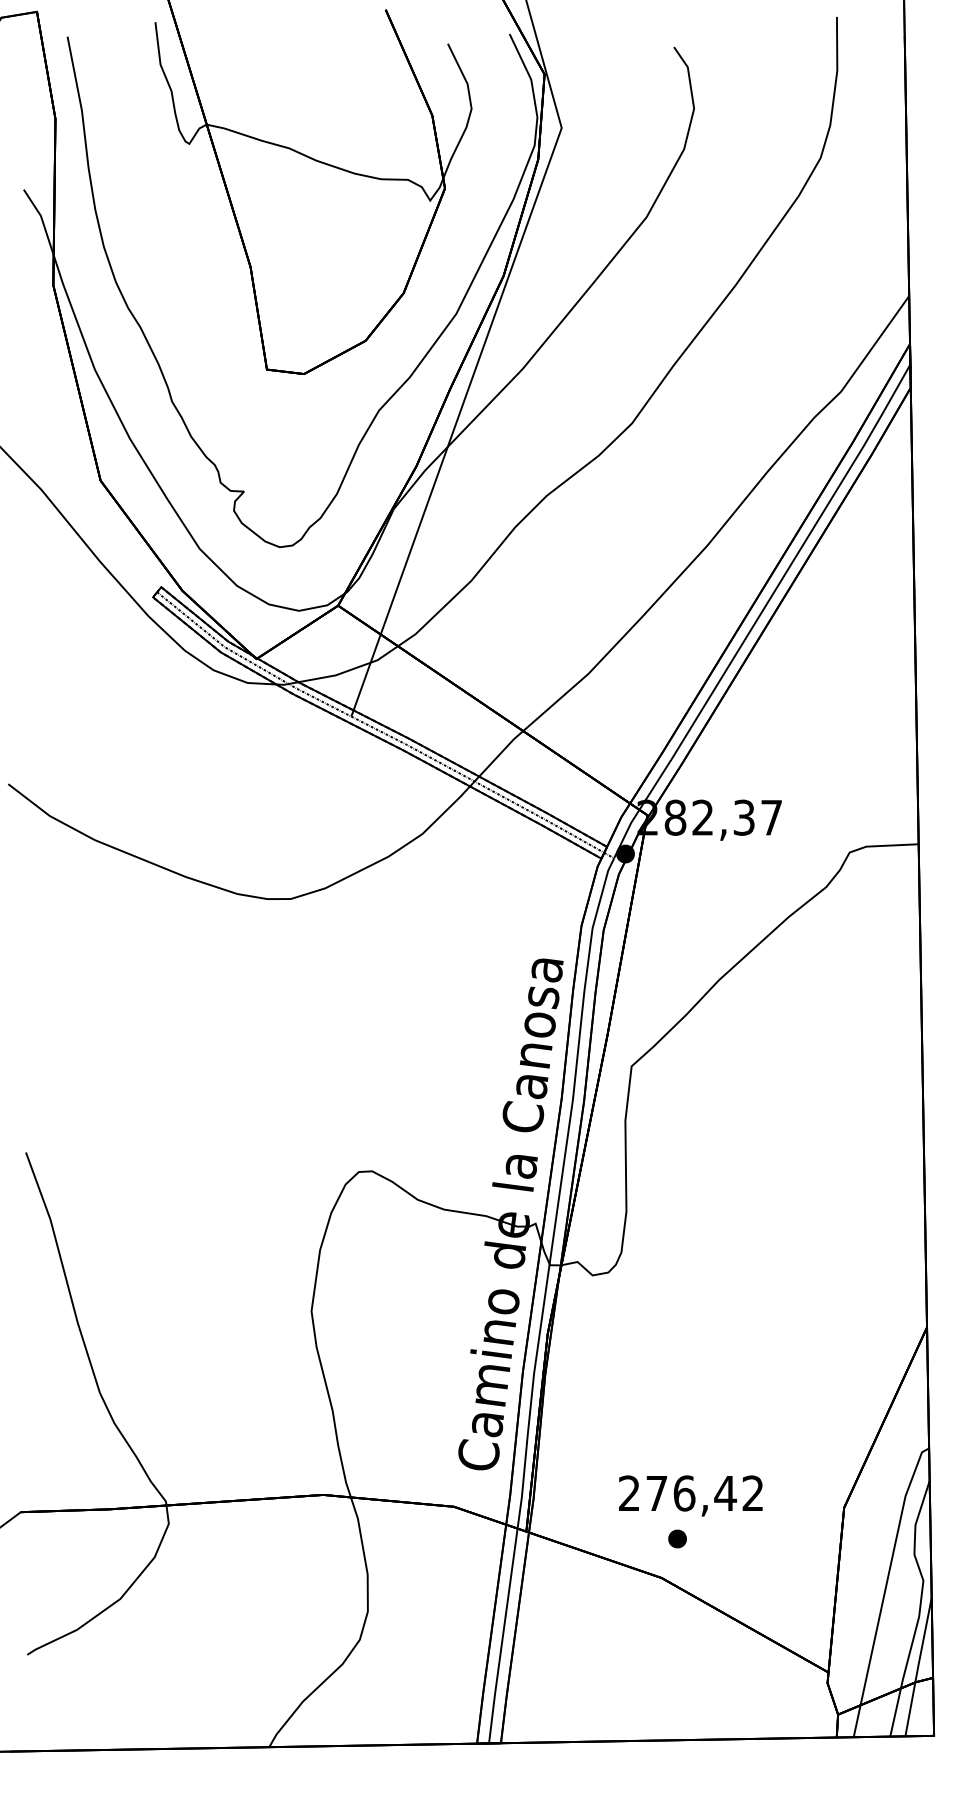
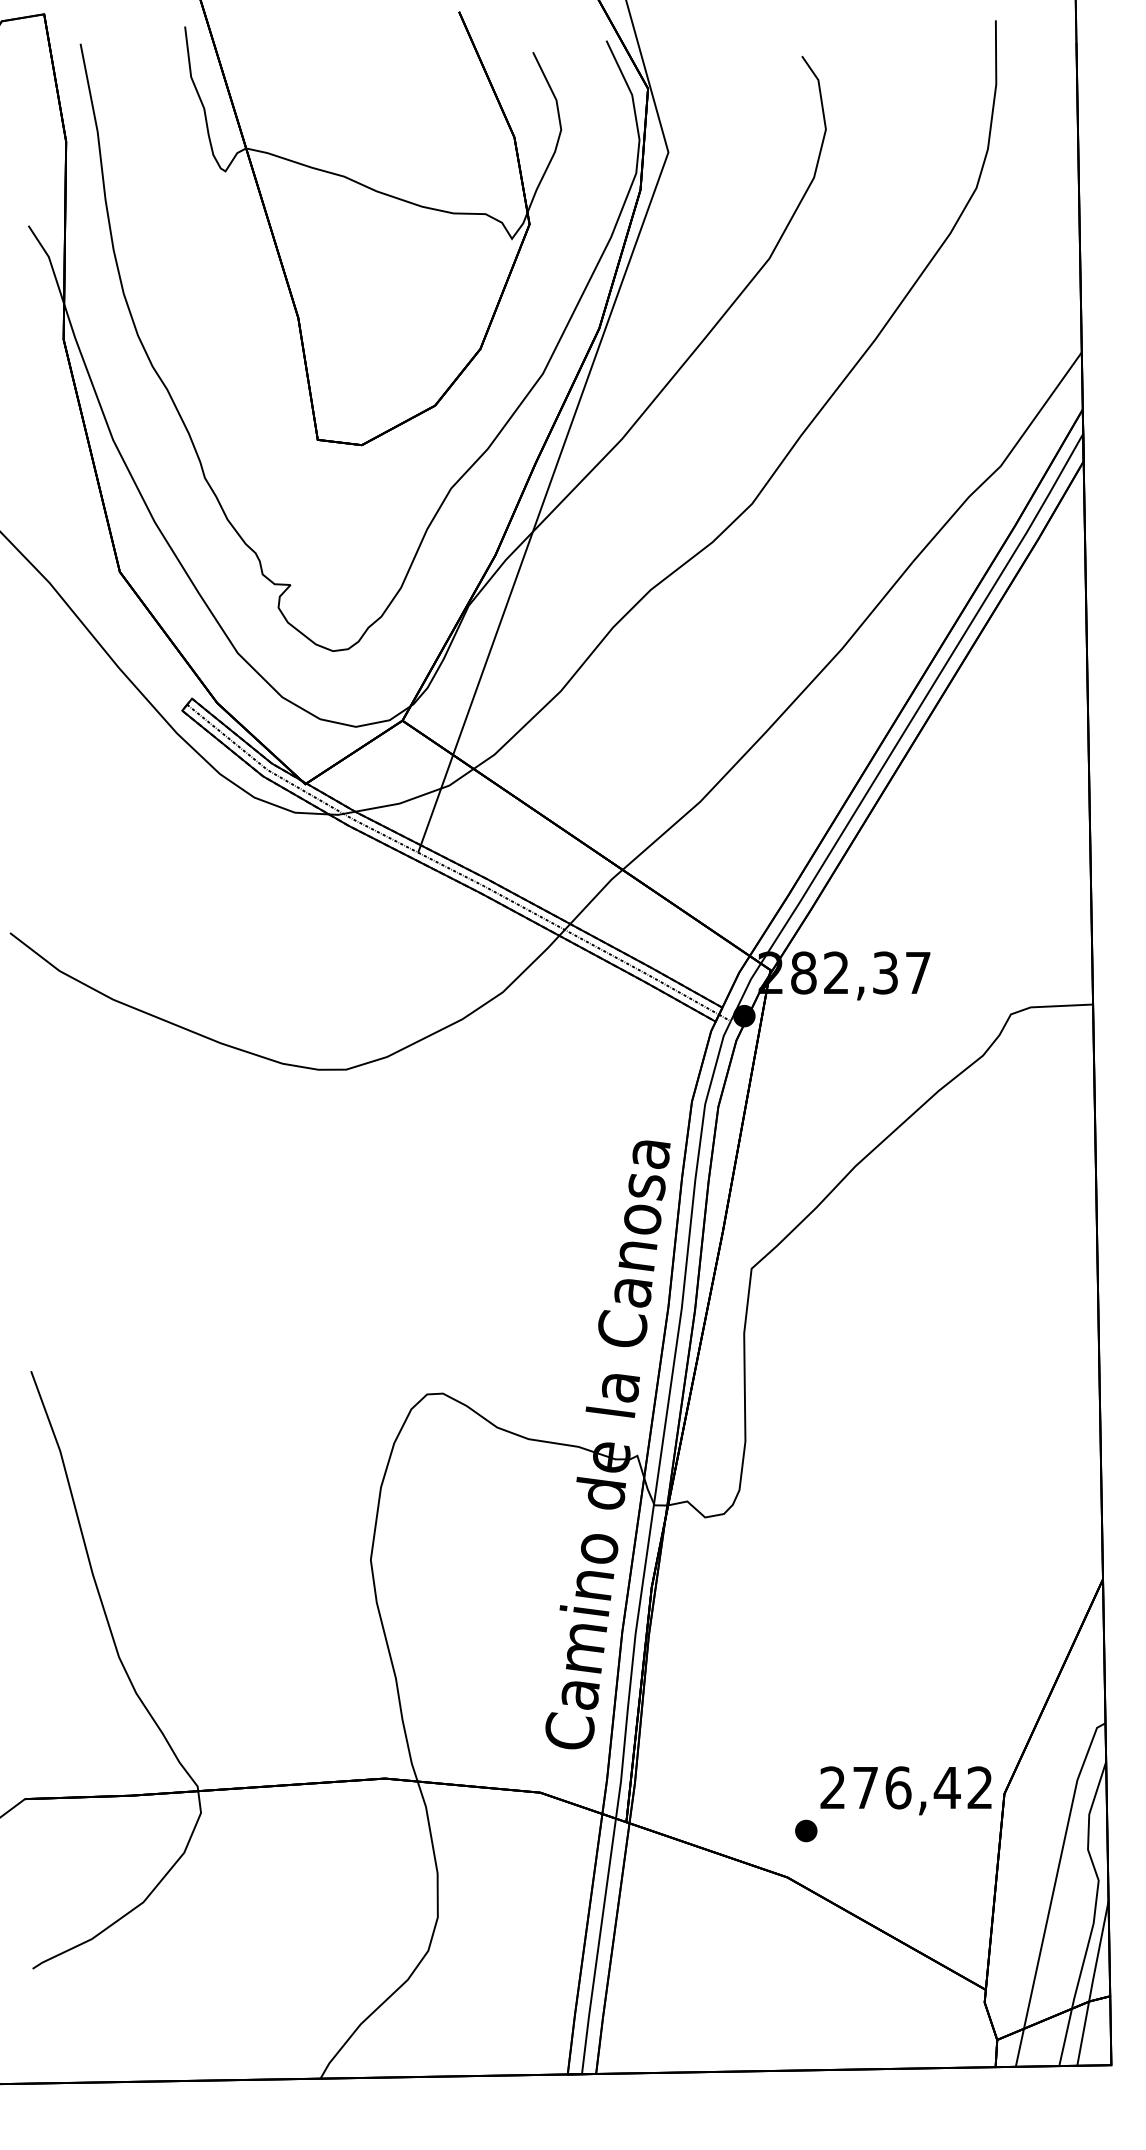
text: (690, 1495) -> (905, 1790), moved

